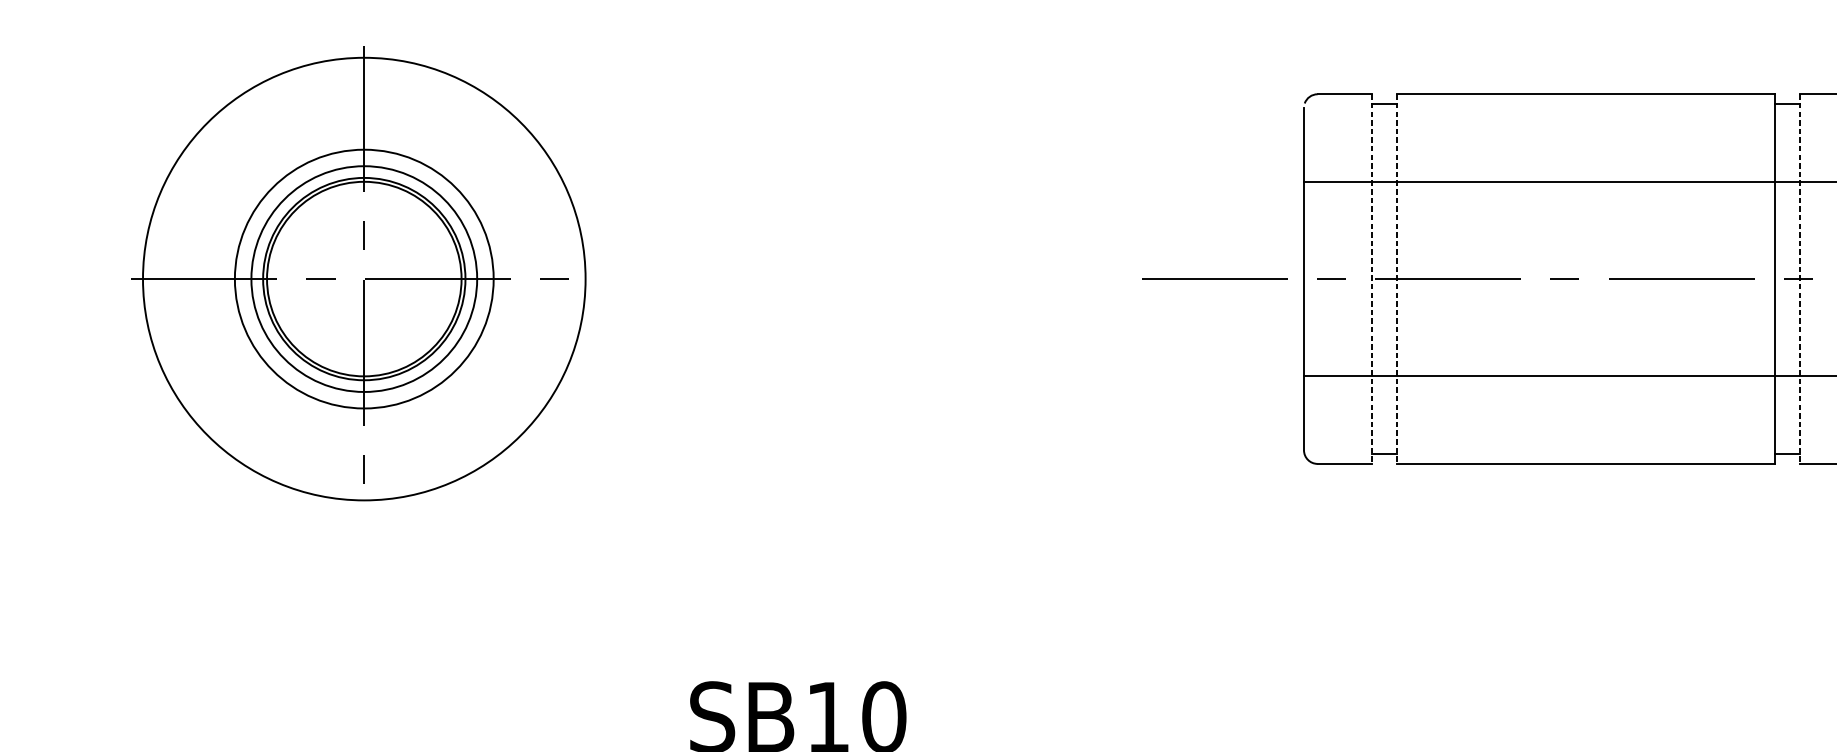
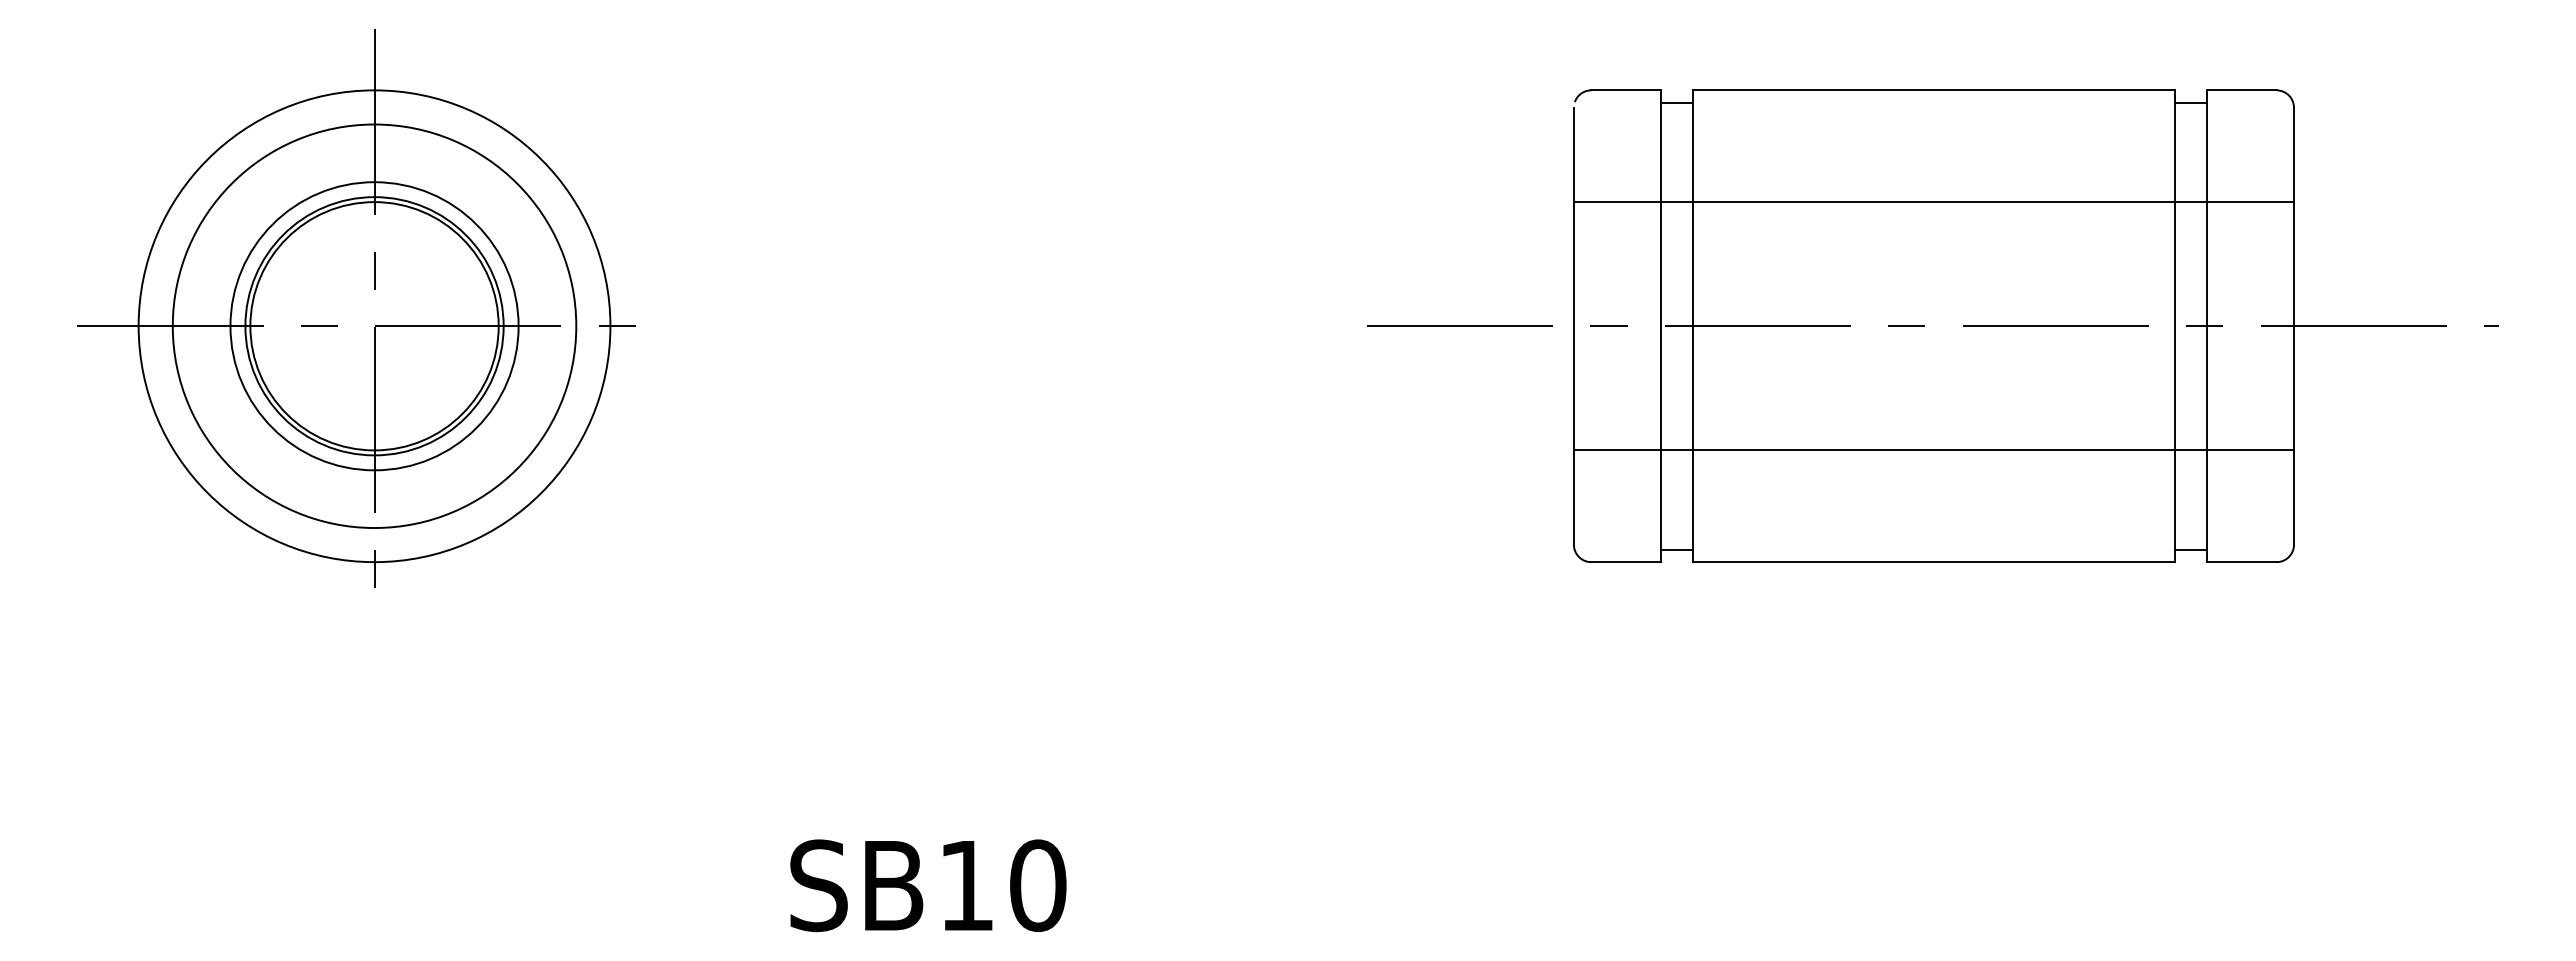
circle: (364, 279) -> (374, 326), size x0.71
circle: (364, 279) -> (374, 326), size x1.43
line: (1371, 279) -> (1660, 326), dashed -> solid
line: (1397, 279) -> (1693, 326), dashed -> solid
line: (1800, 279) -> (2207, 326), dashed -> solid

